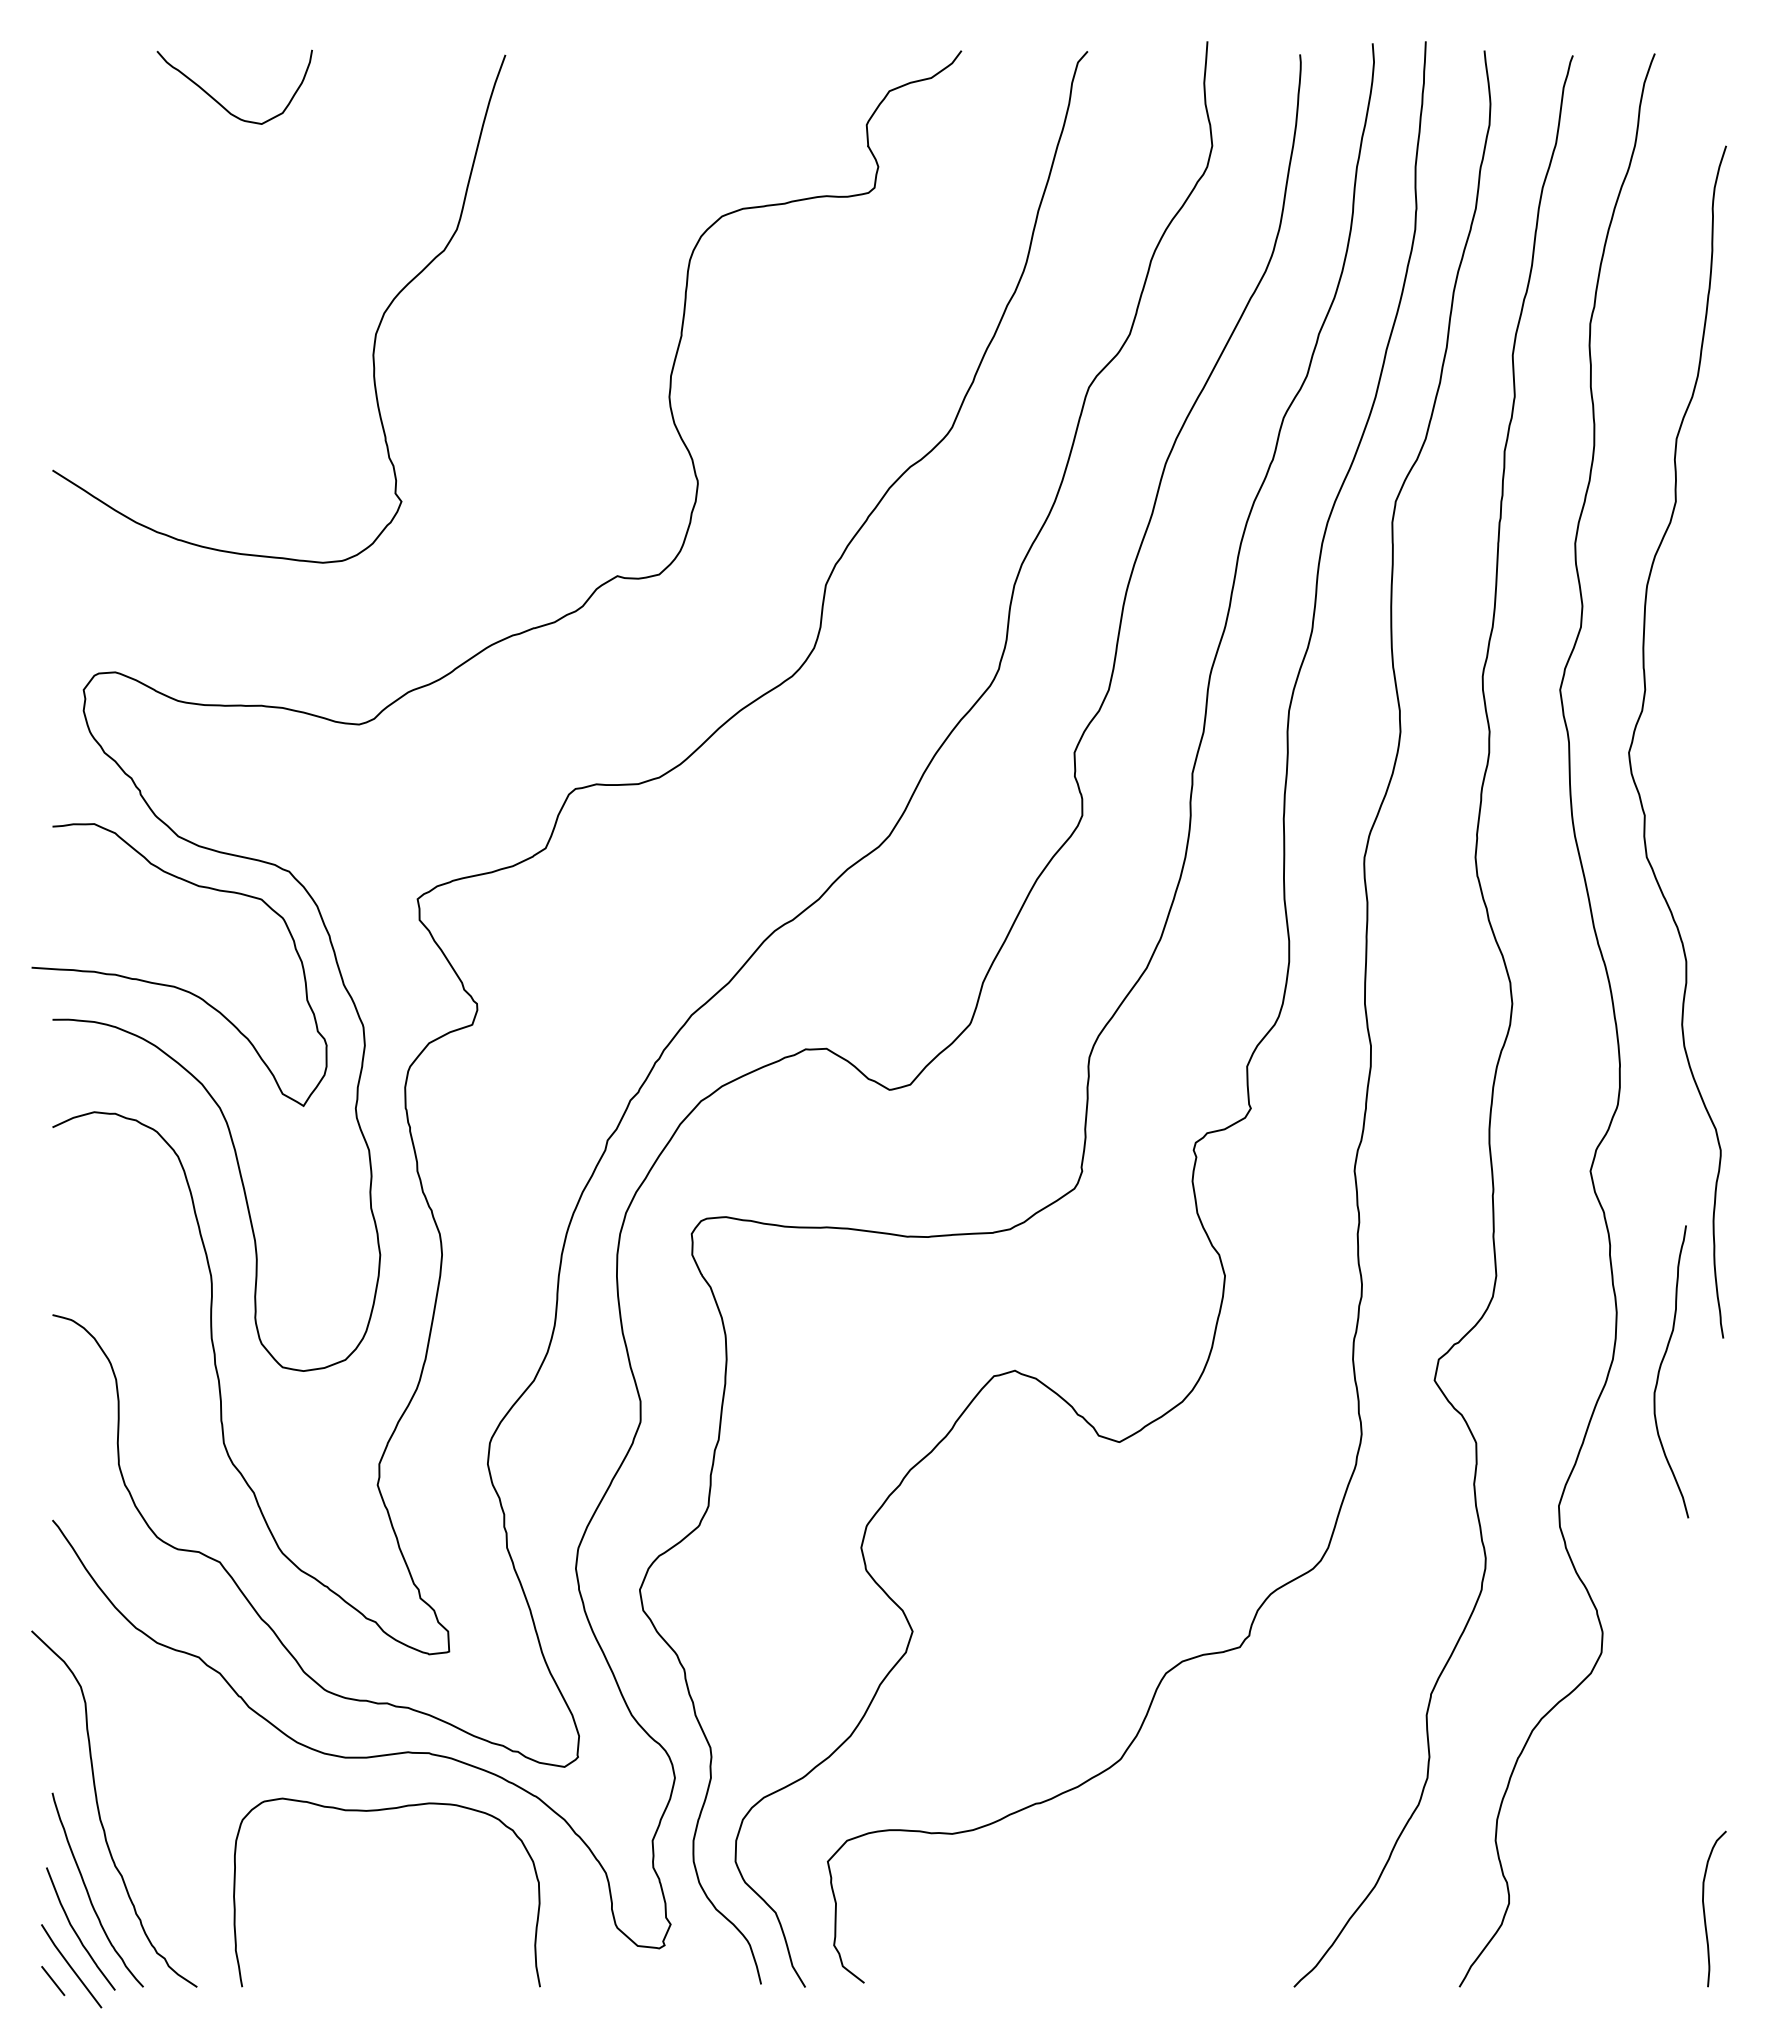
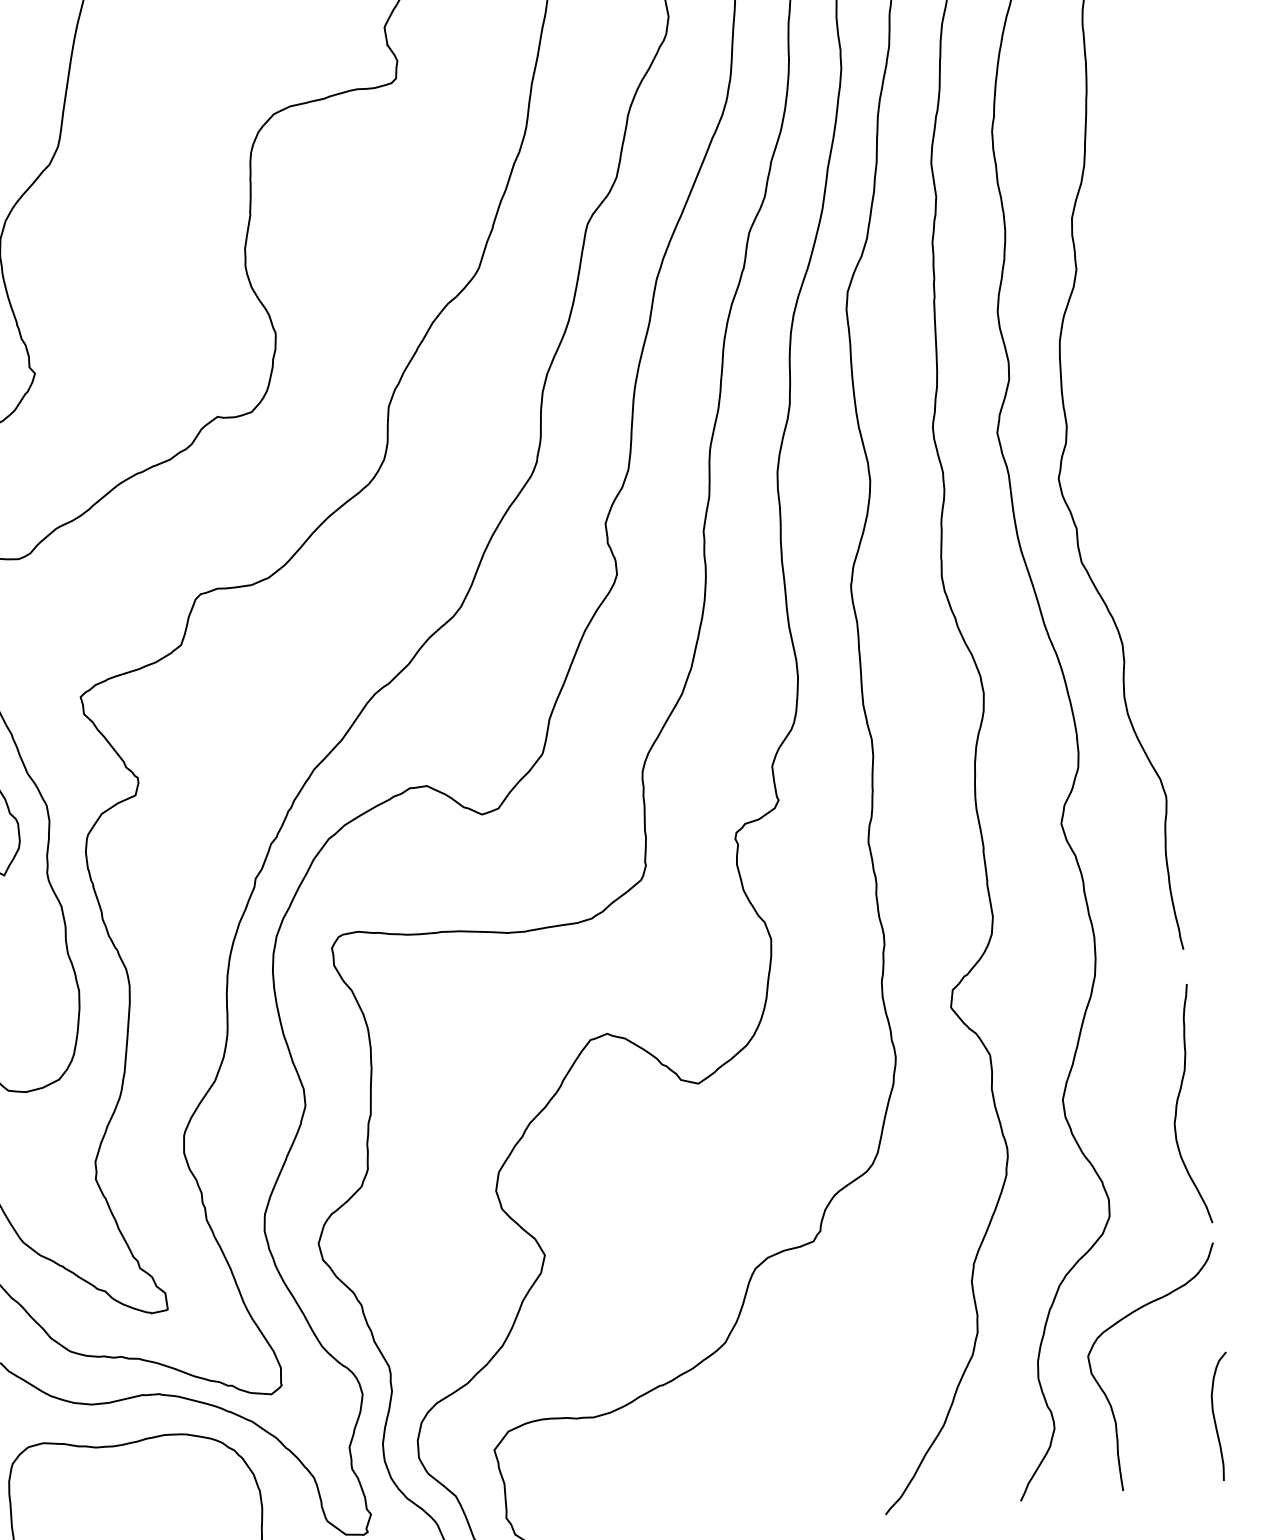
curve: (1660, 1370) -> (1177, 1104), moved
curve: (1576, 1869) -> (1106, 1395), added

